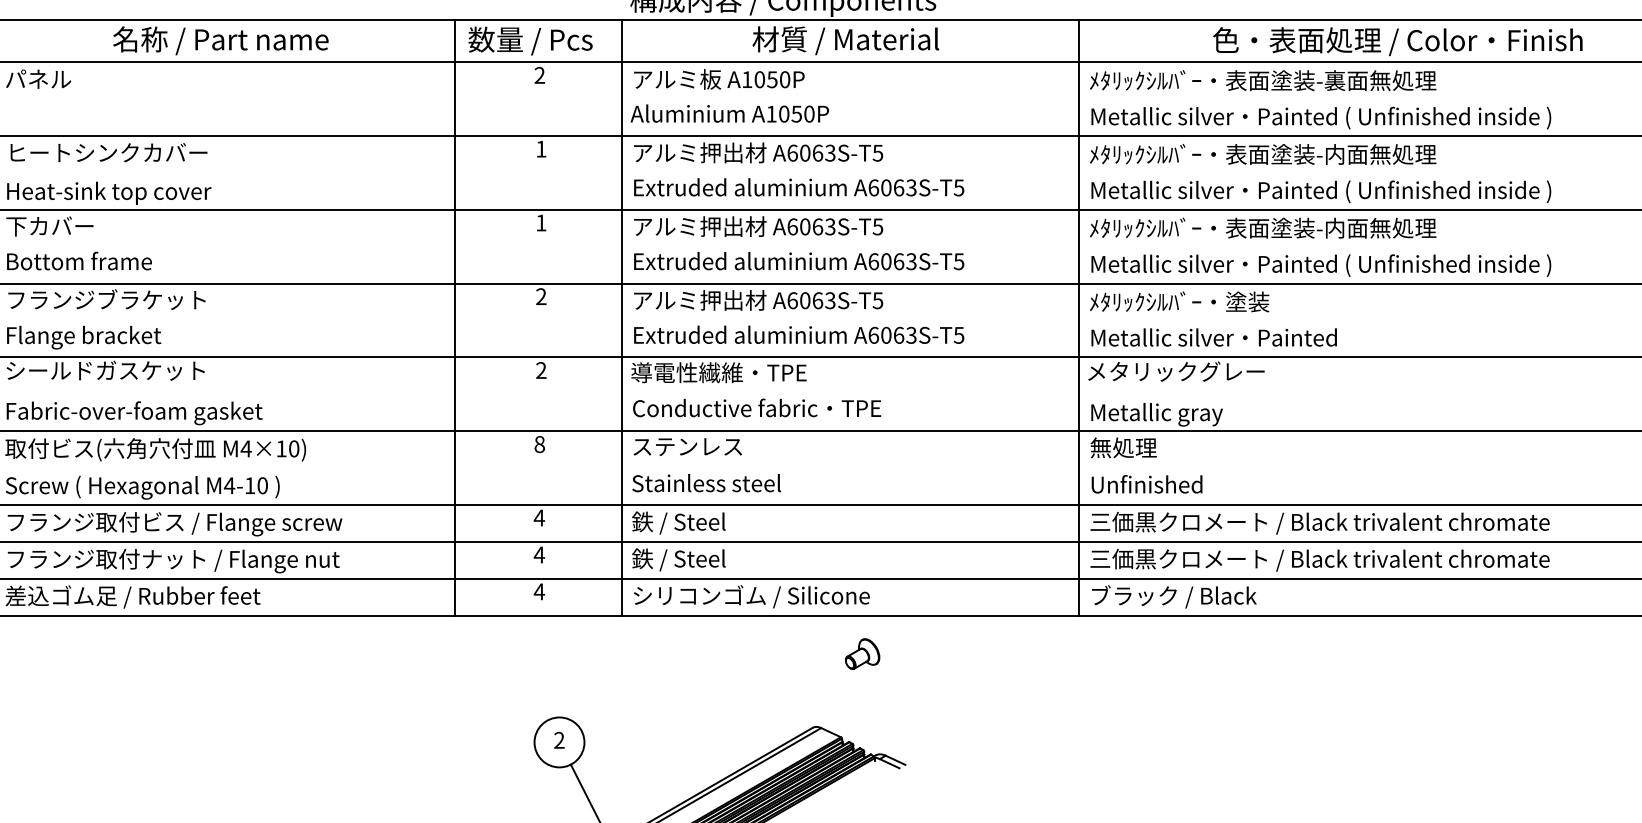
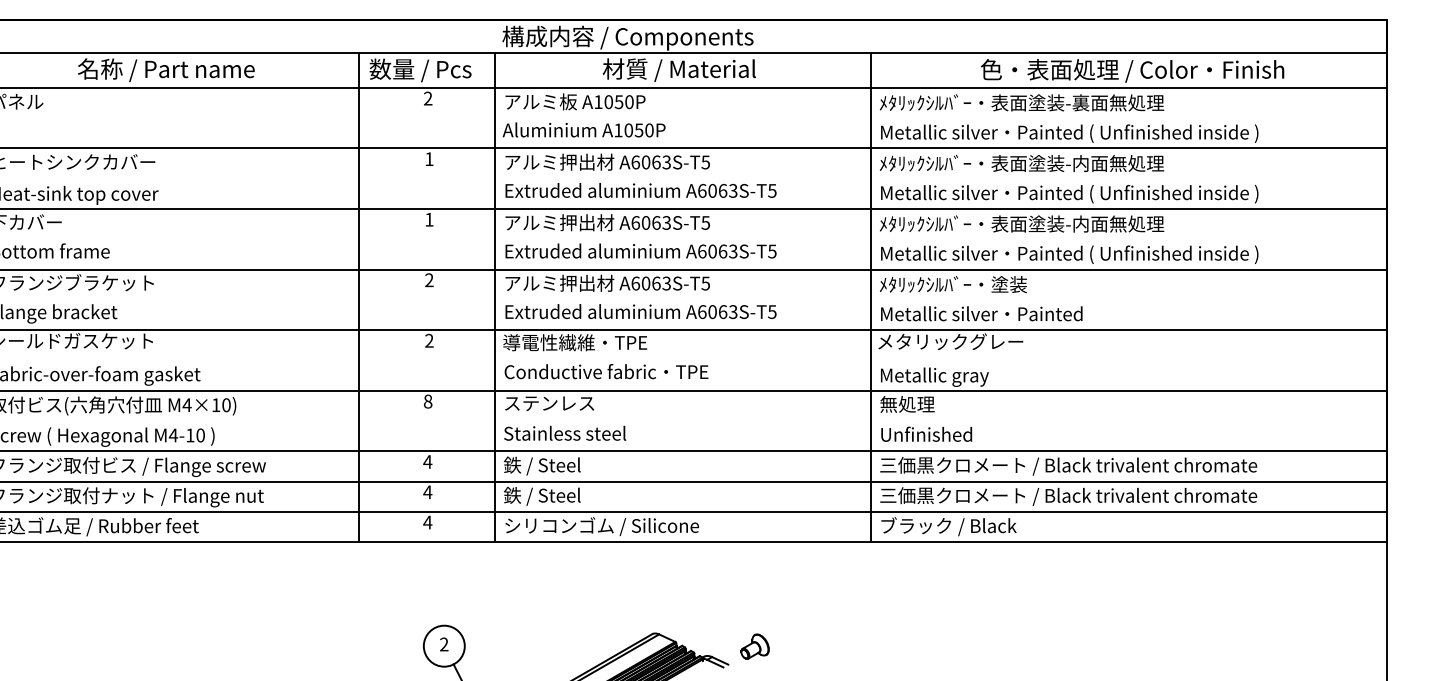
part: (861, 653) -> (754, 646), moved

